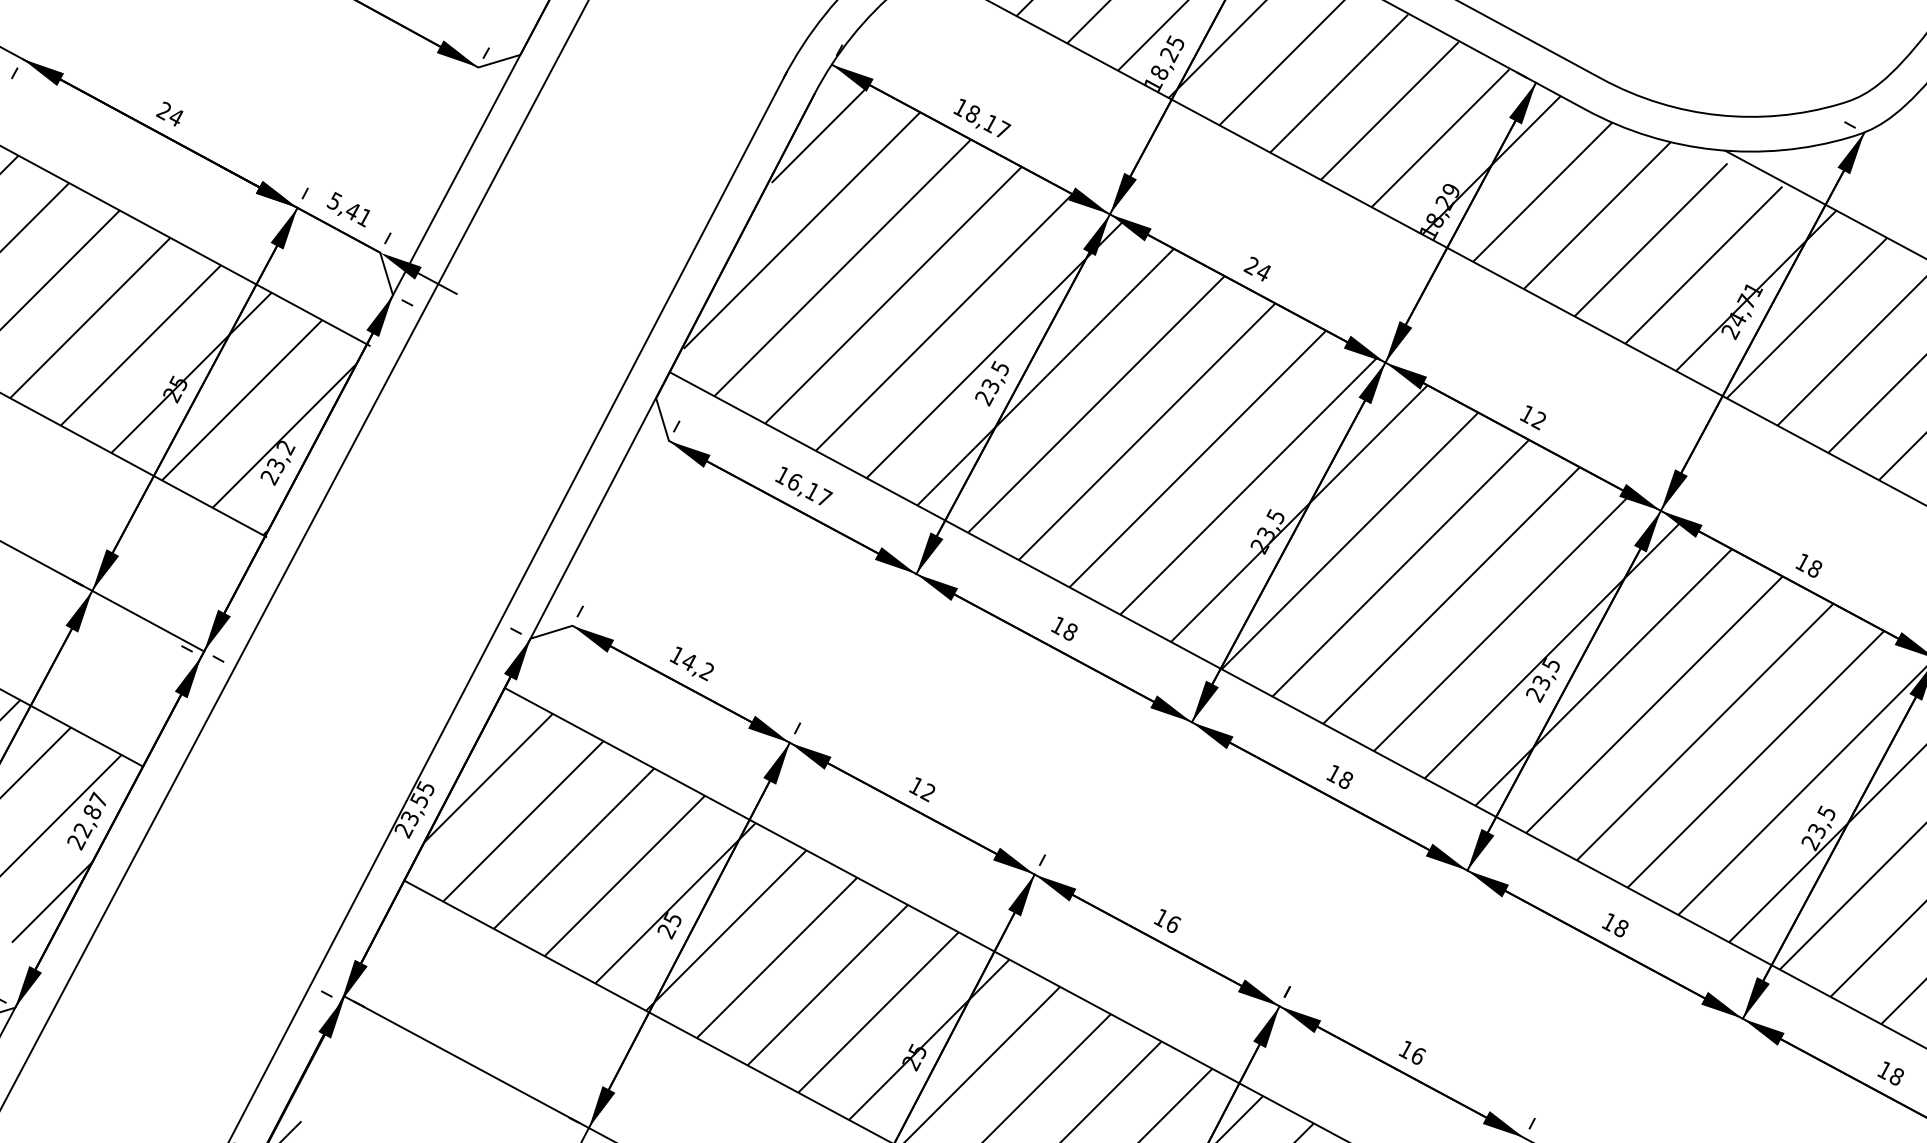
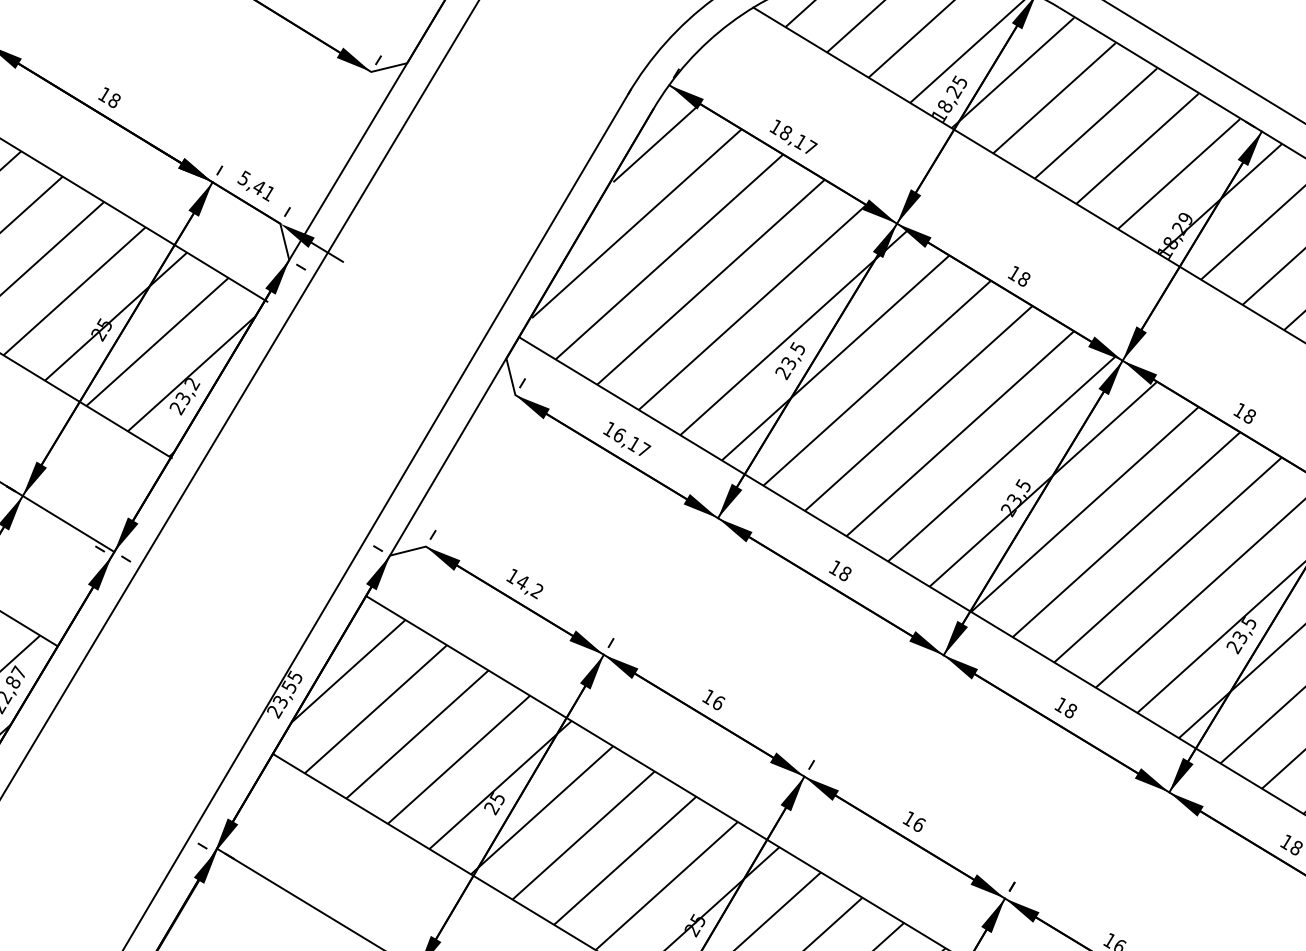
text: (169, 113) -> (108, 97), 24 -> 18
text: (1257, 268) -> (1018, 275), 24 -> 18
text: (1538, 420) -> (1249, 416), 12 -> 18
text: (928, 792) -> (718, 702), 12 -> 16

